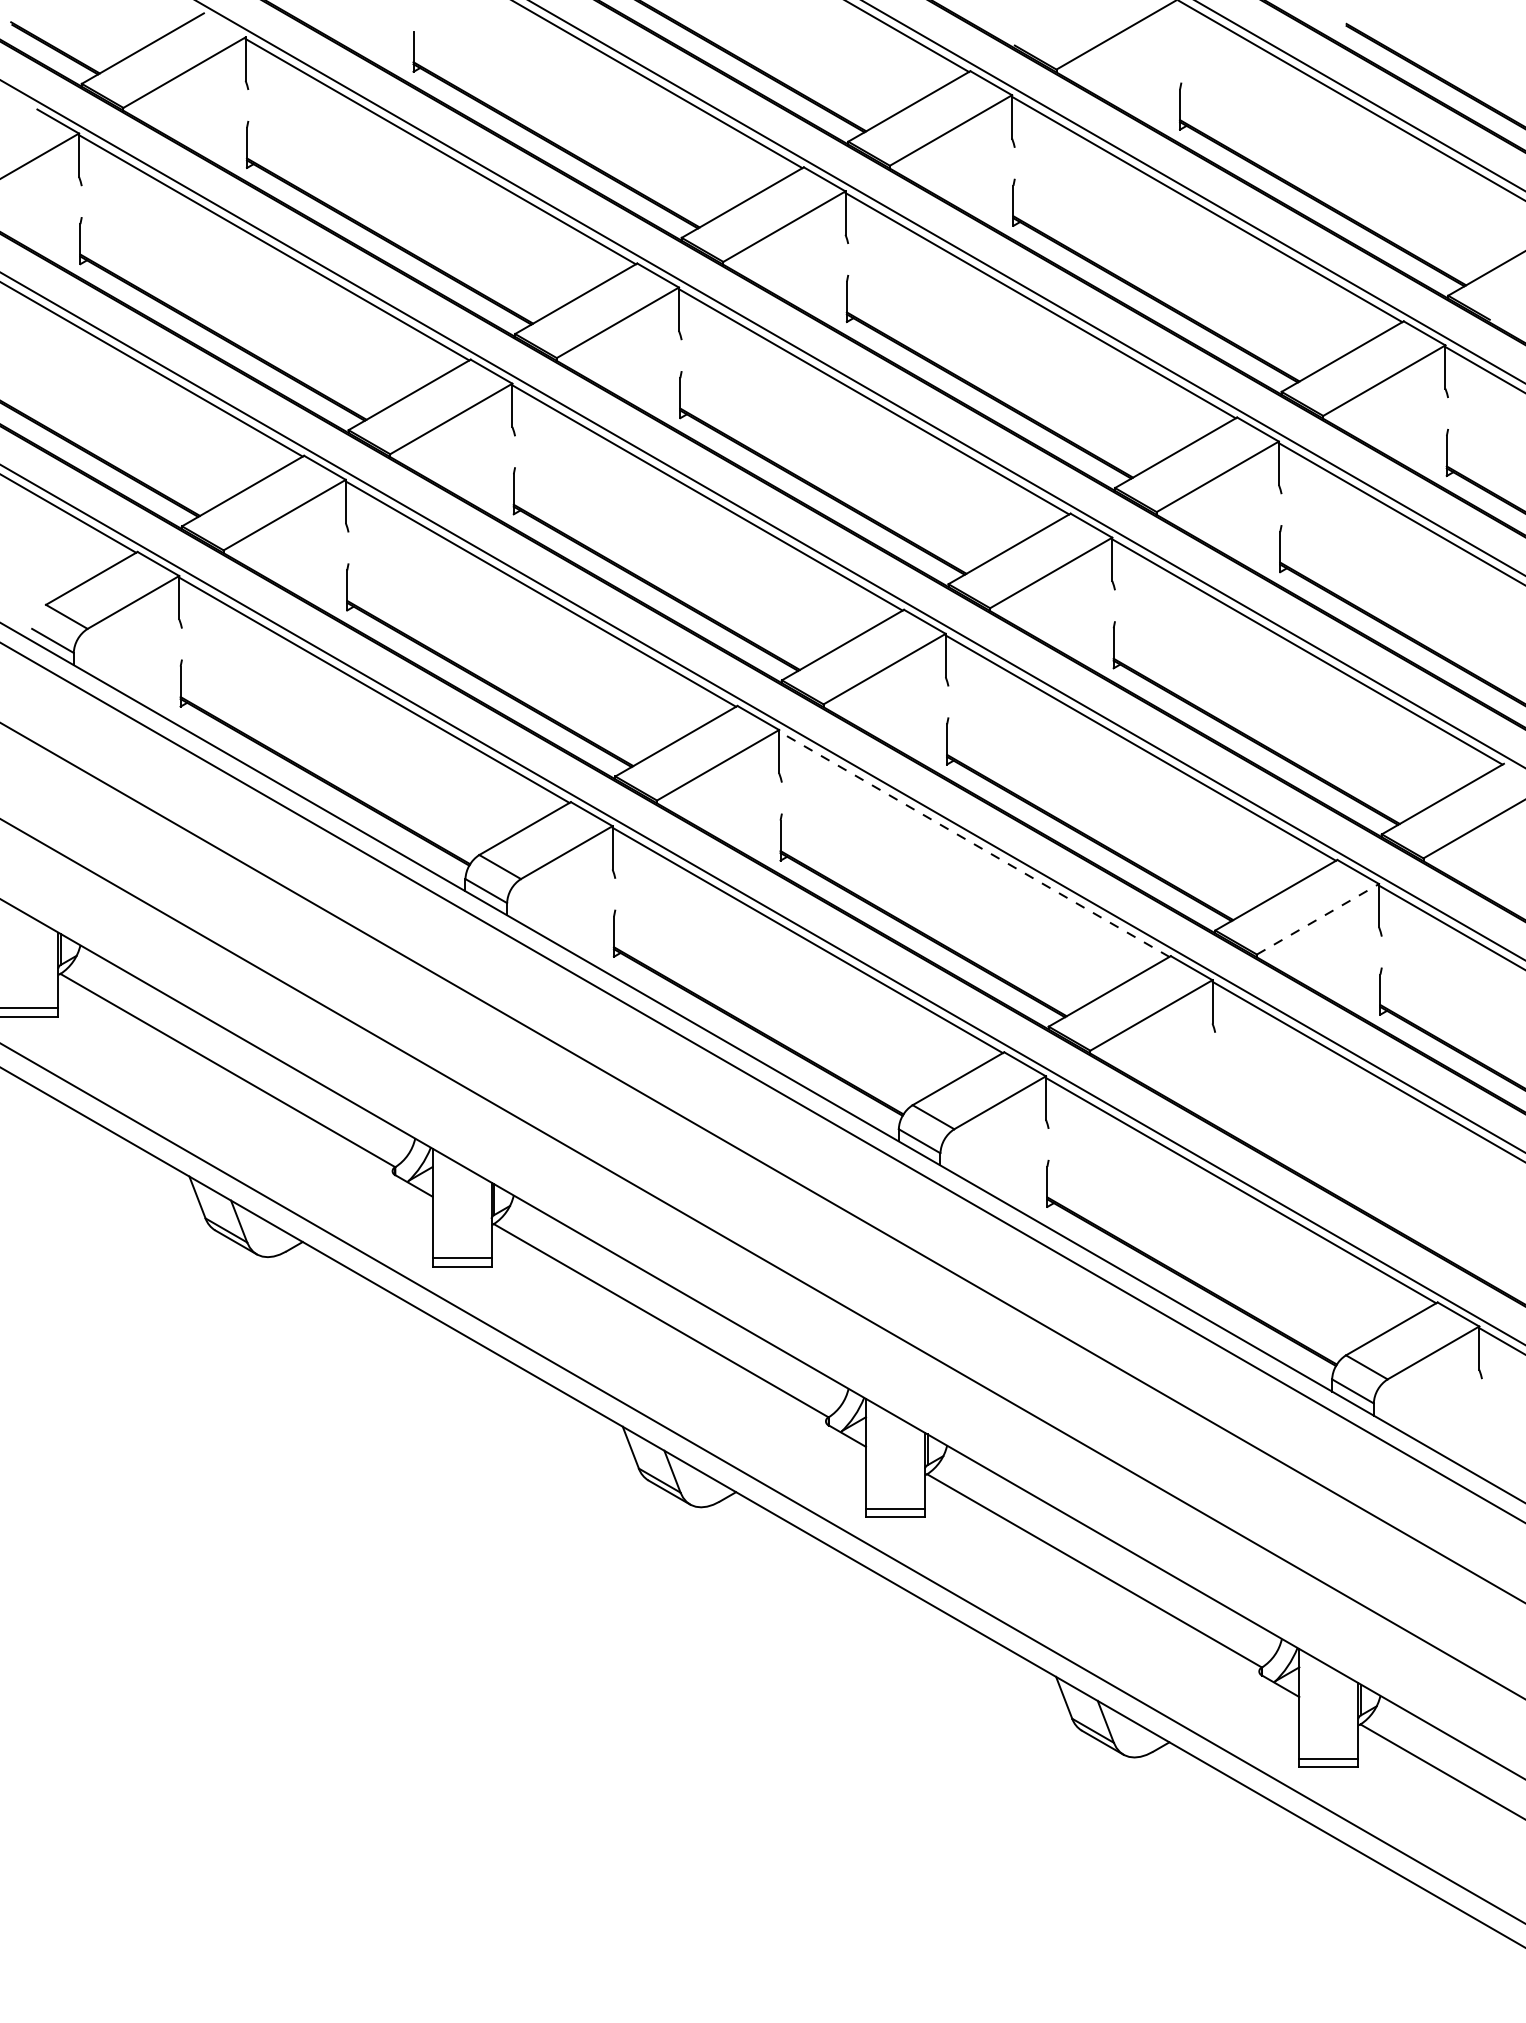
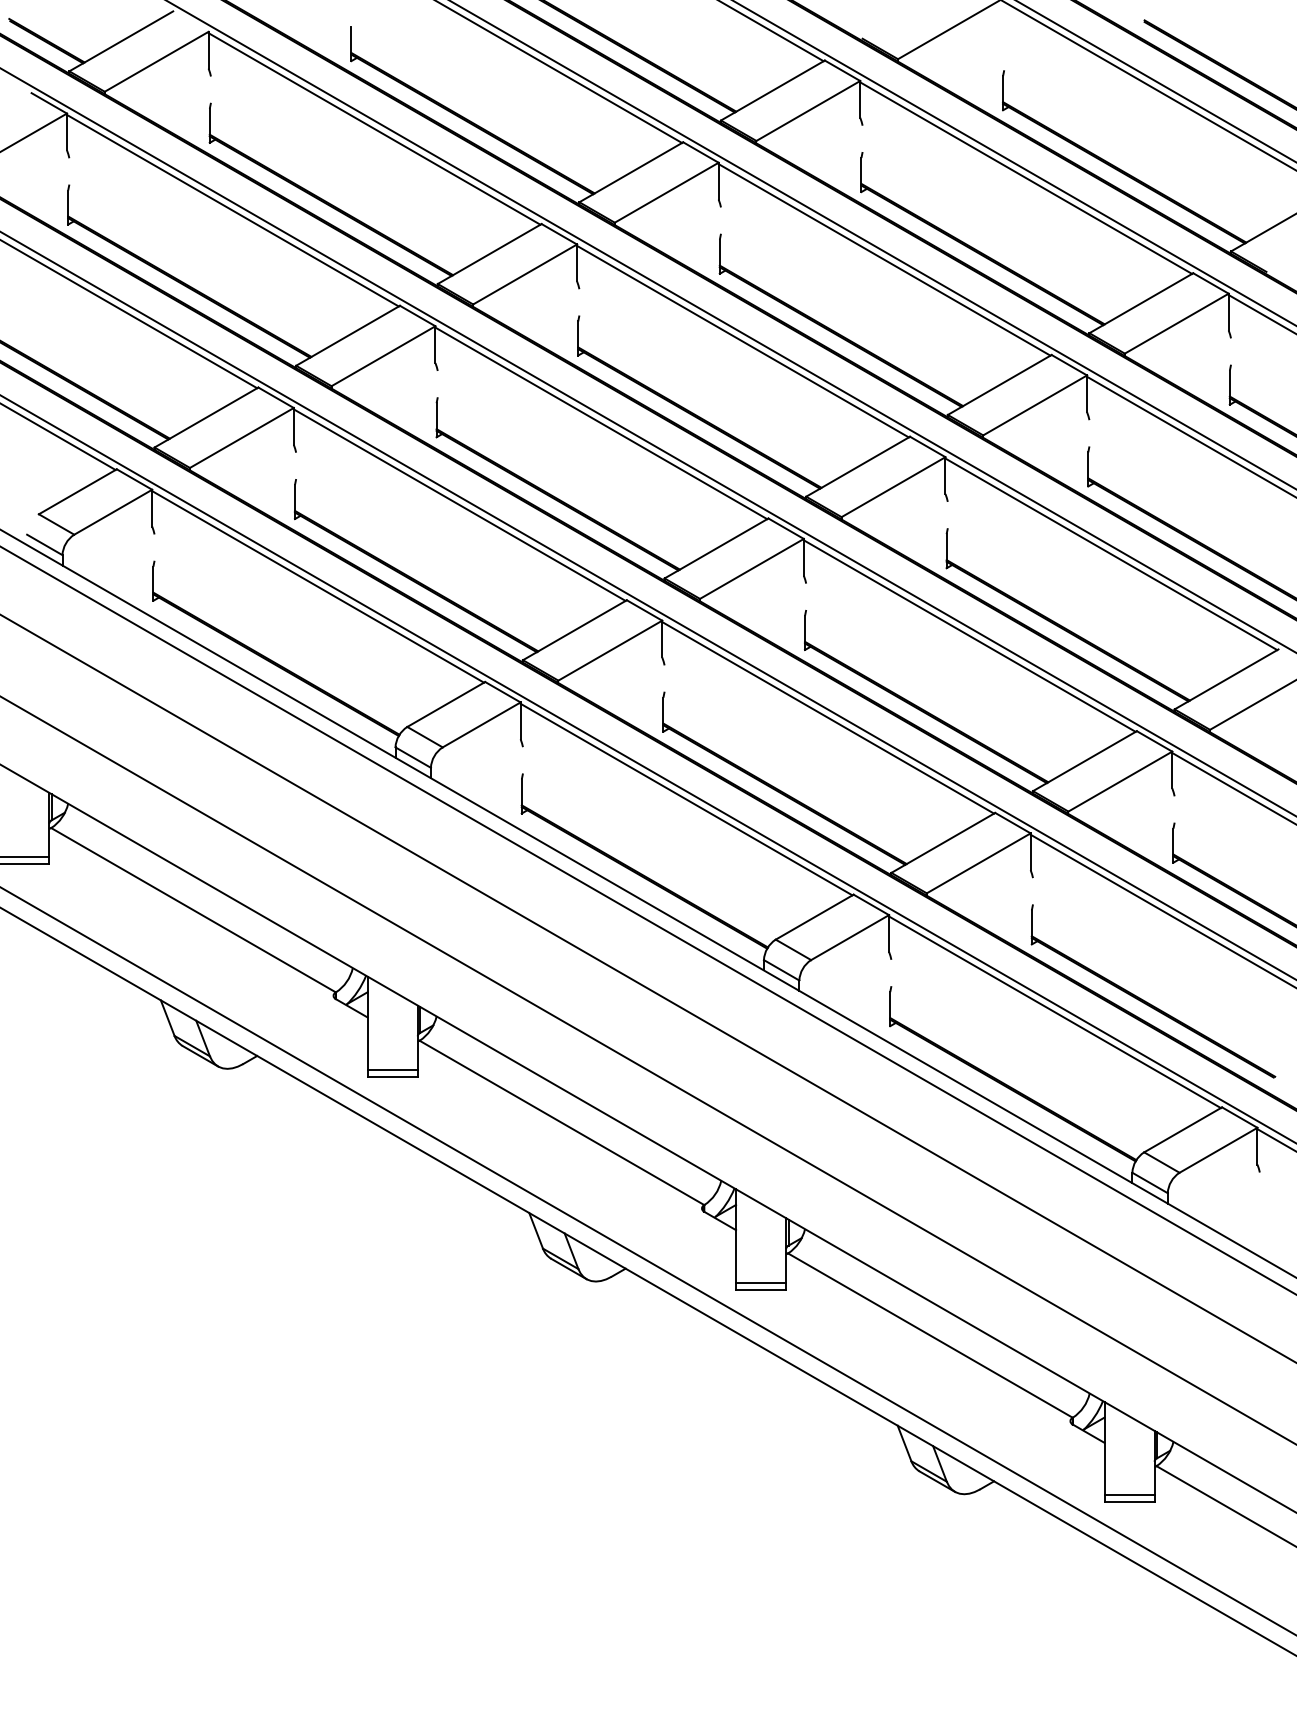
line: (974, 843) -> (828, 717), dashed -> solid
line: (1318, 919) -> (1120, 781), dashed -> solid
part: (1349, 1177) -> (1147, 1001), added

